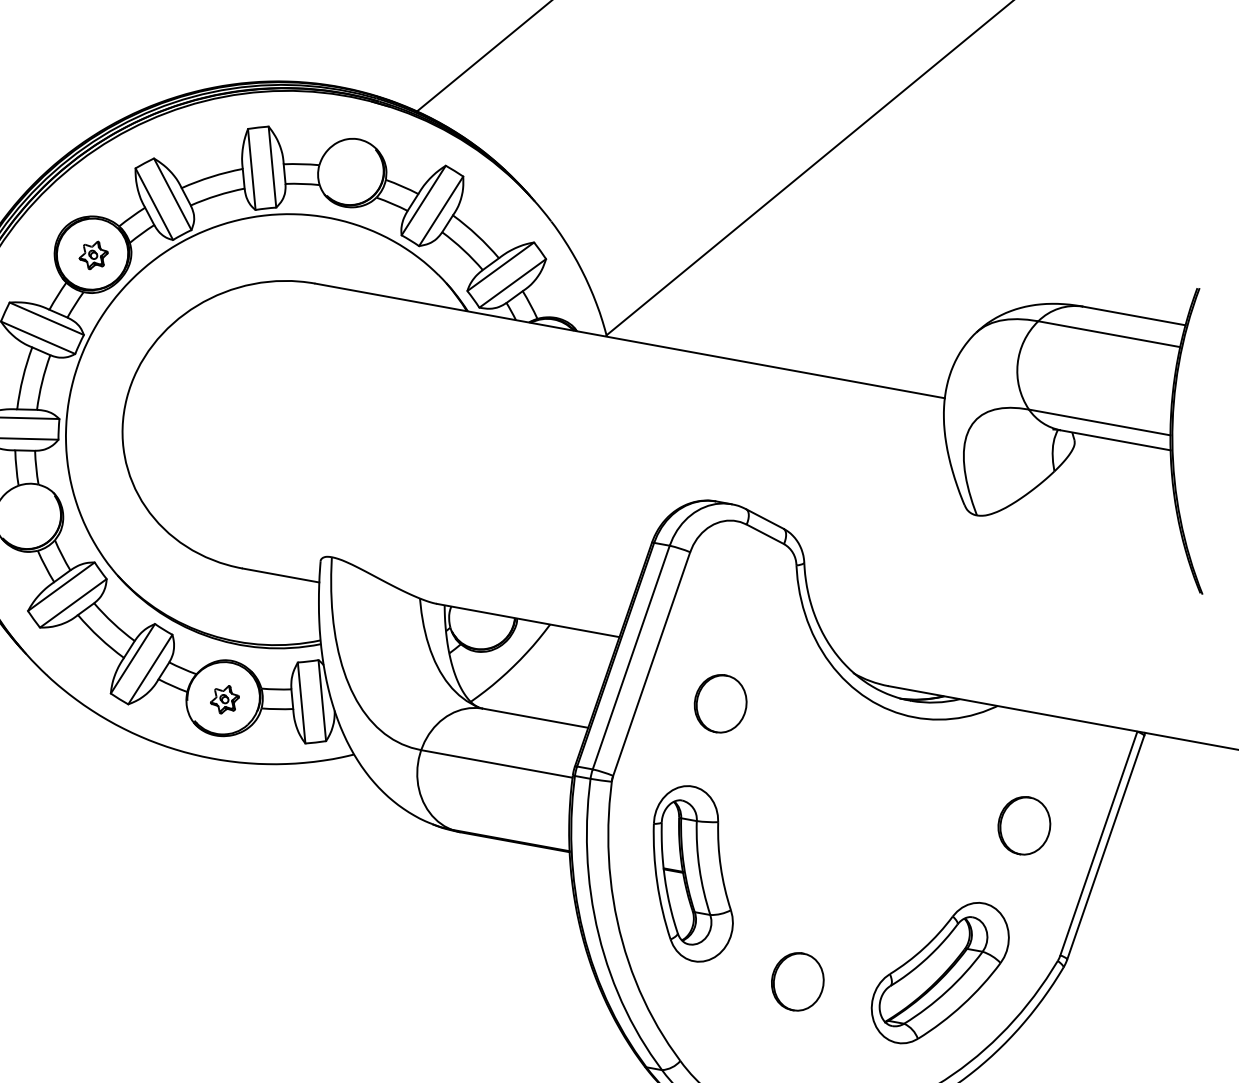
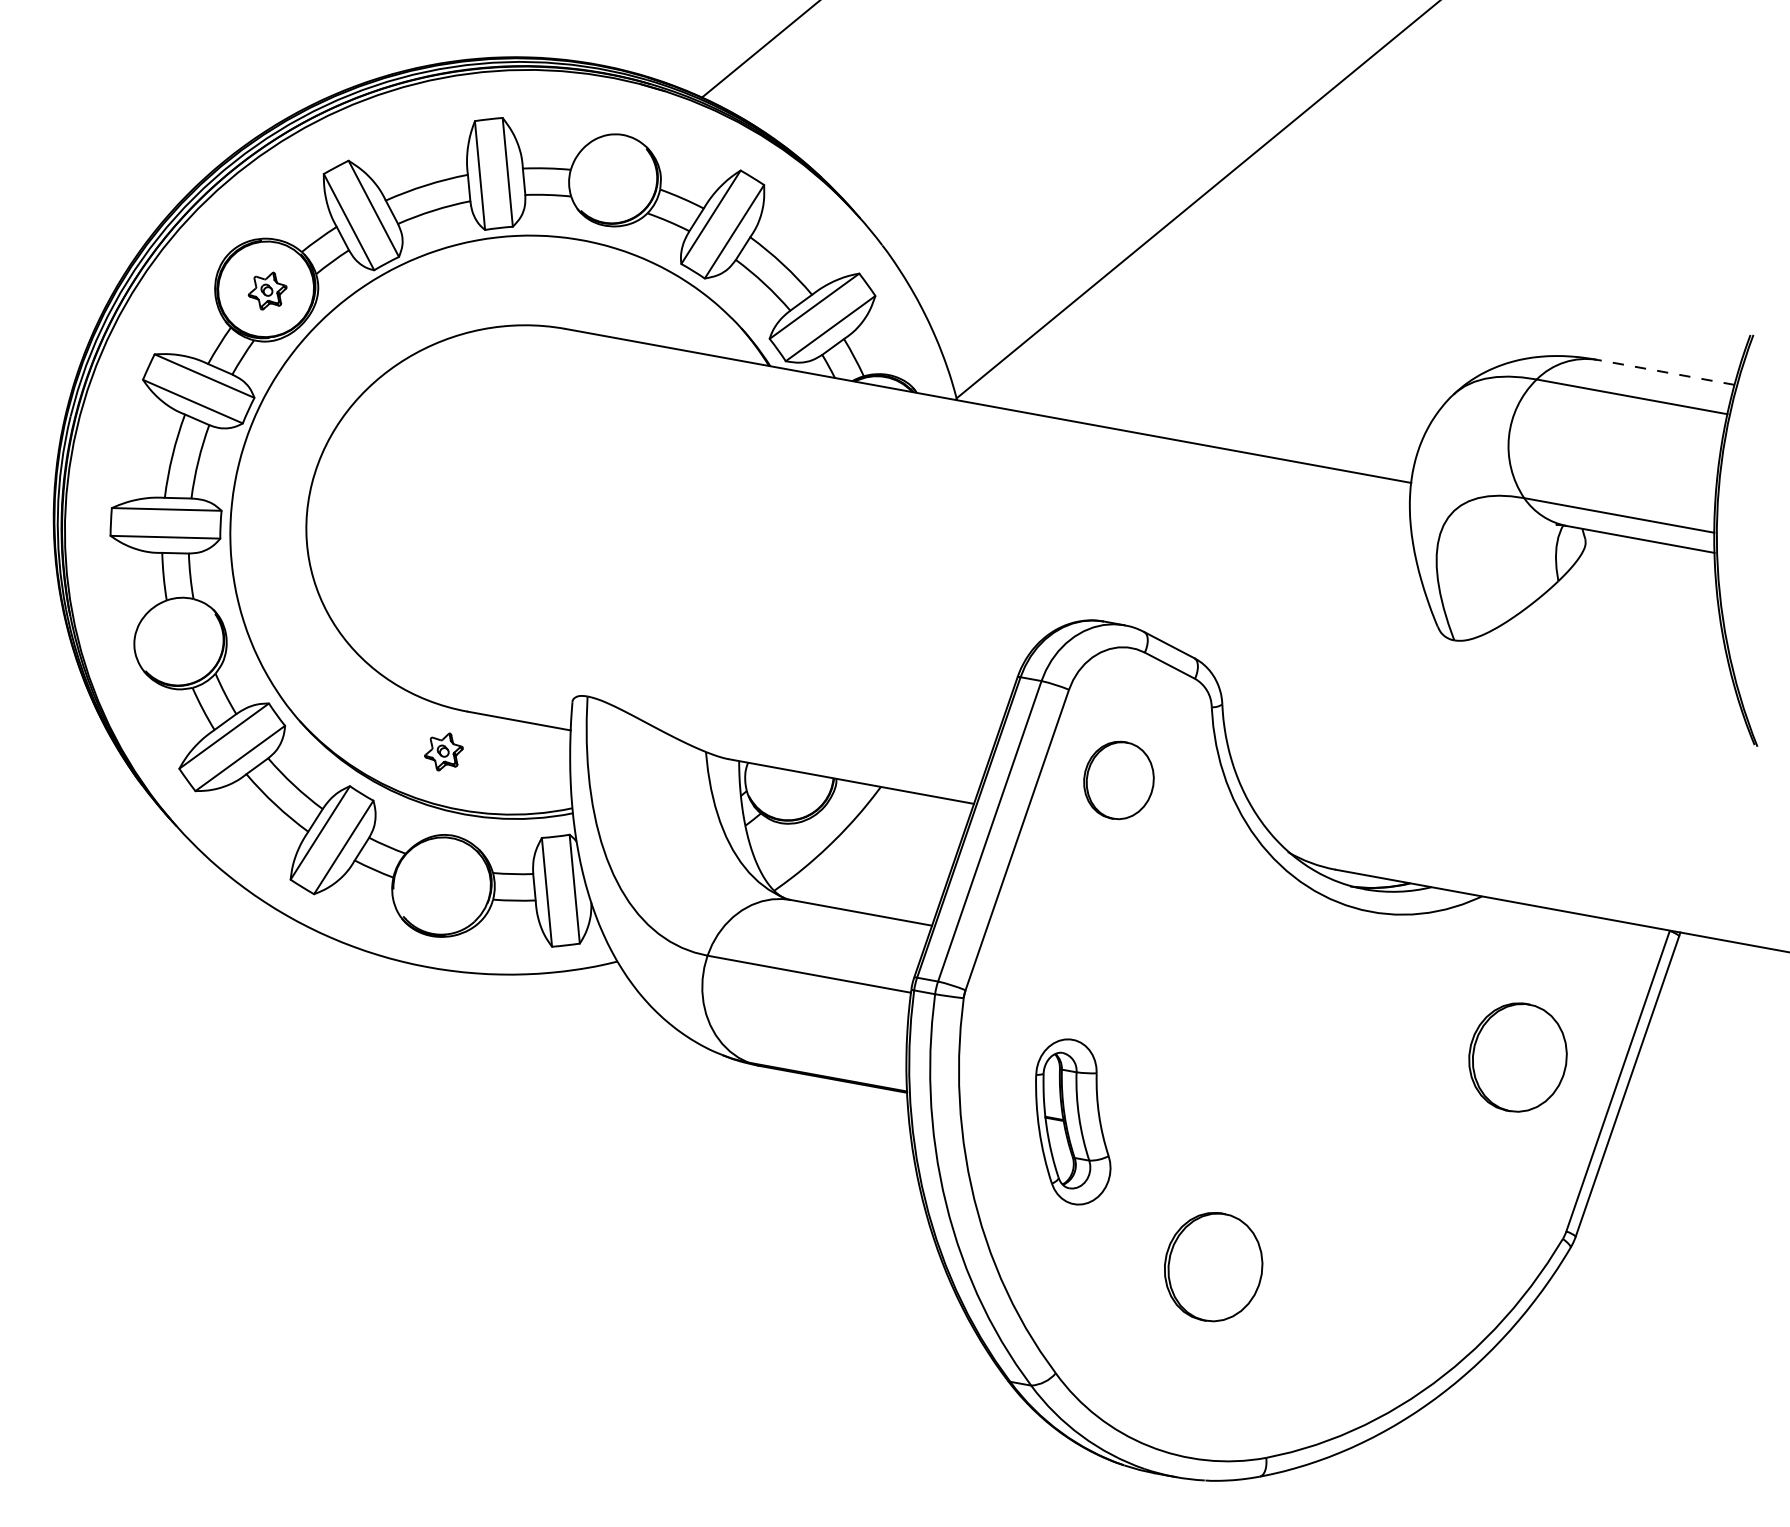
line: (1134, 316) -> (1665, 372), solid -> dashed
part: (224, 699) -> (443, 751), moved
part: (720, 703) -> (1118, 780), moved
part: (1024, 825) -> (1517, 1056), size x1.4
part: (693, 873) -> (1073, 1121), size x0.7
part: (940, 973) -> (1405, 1255), removed
part: (797, 981) -> (1213, 1266), size x1.4

